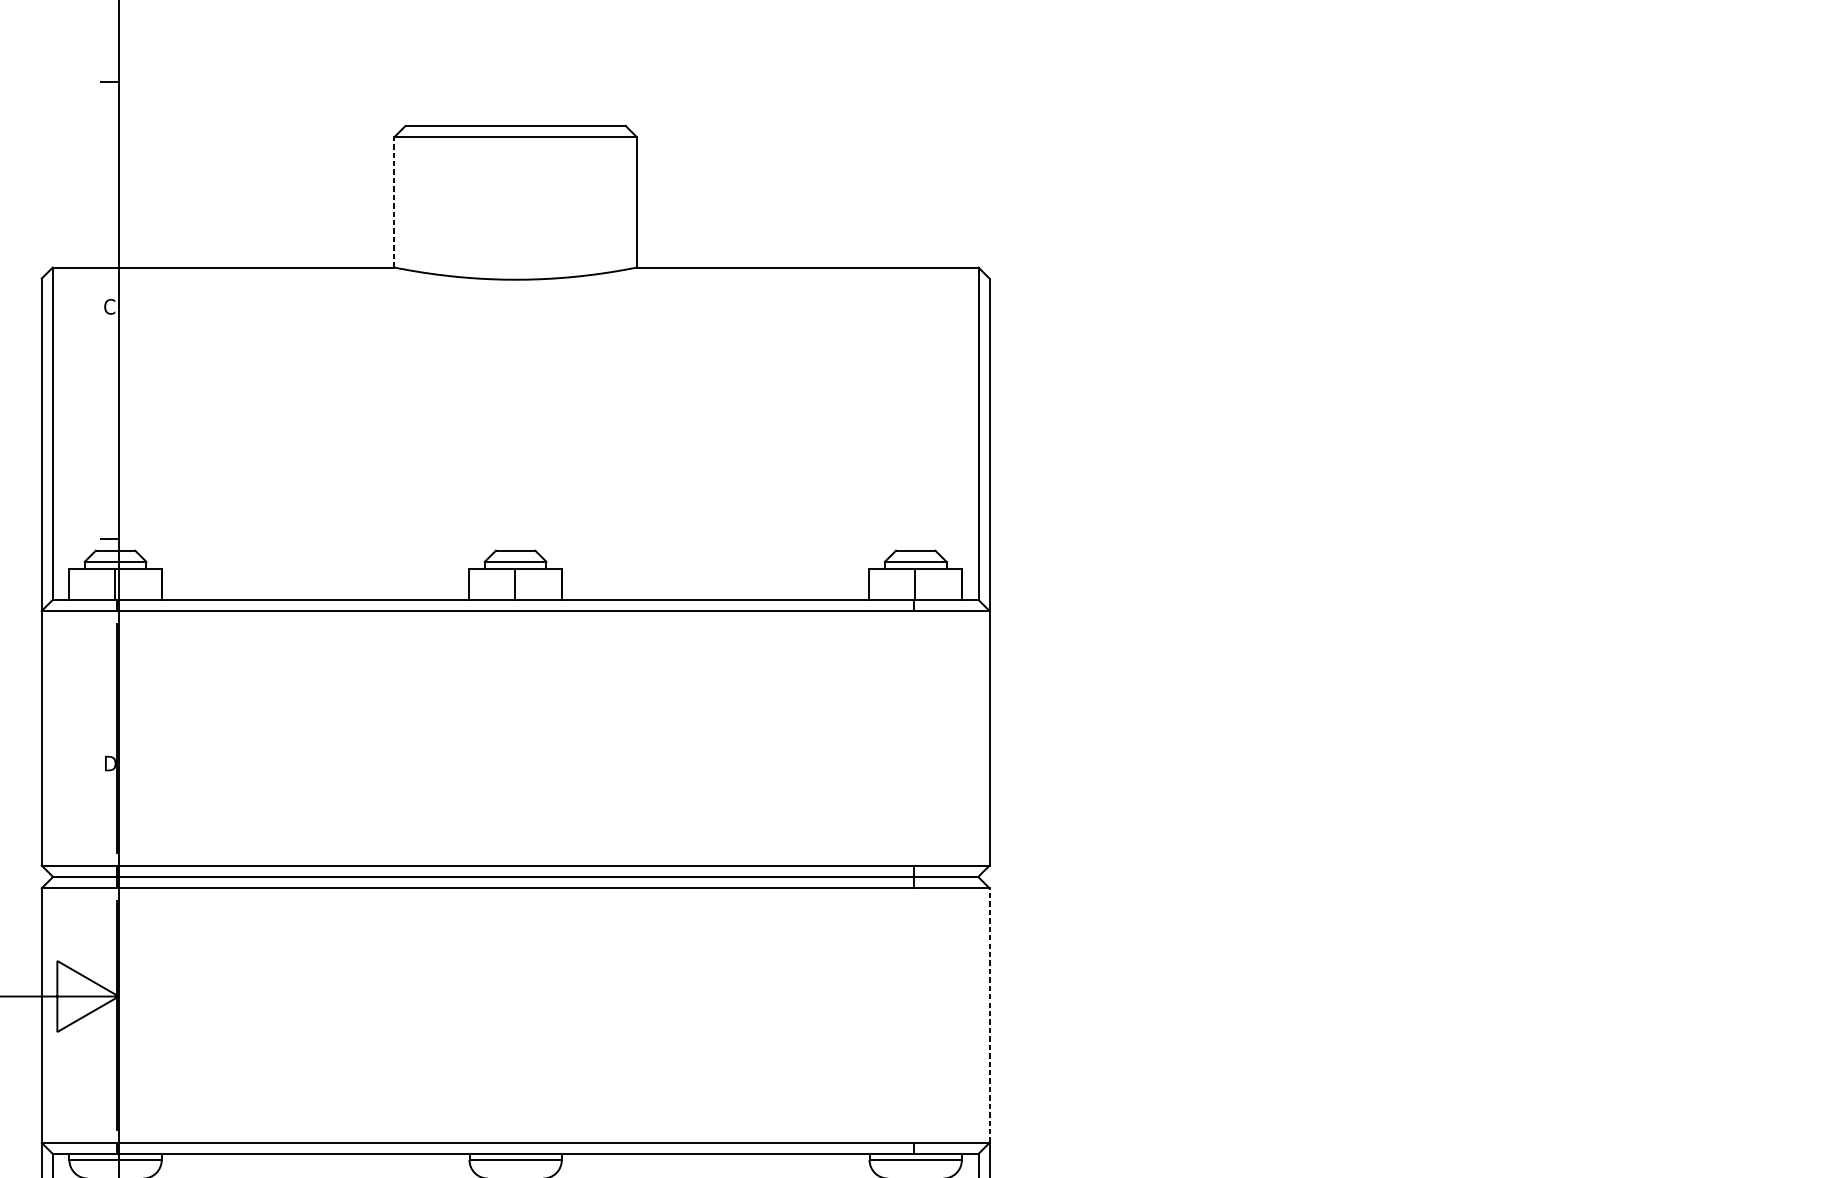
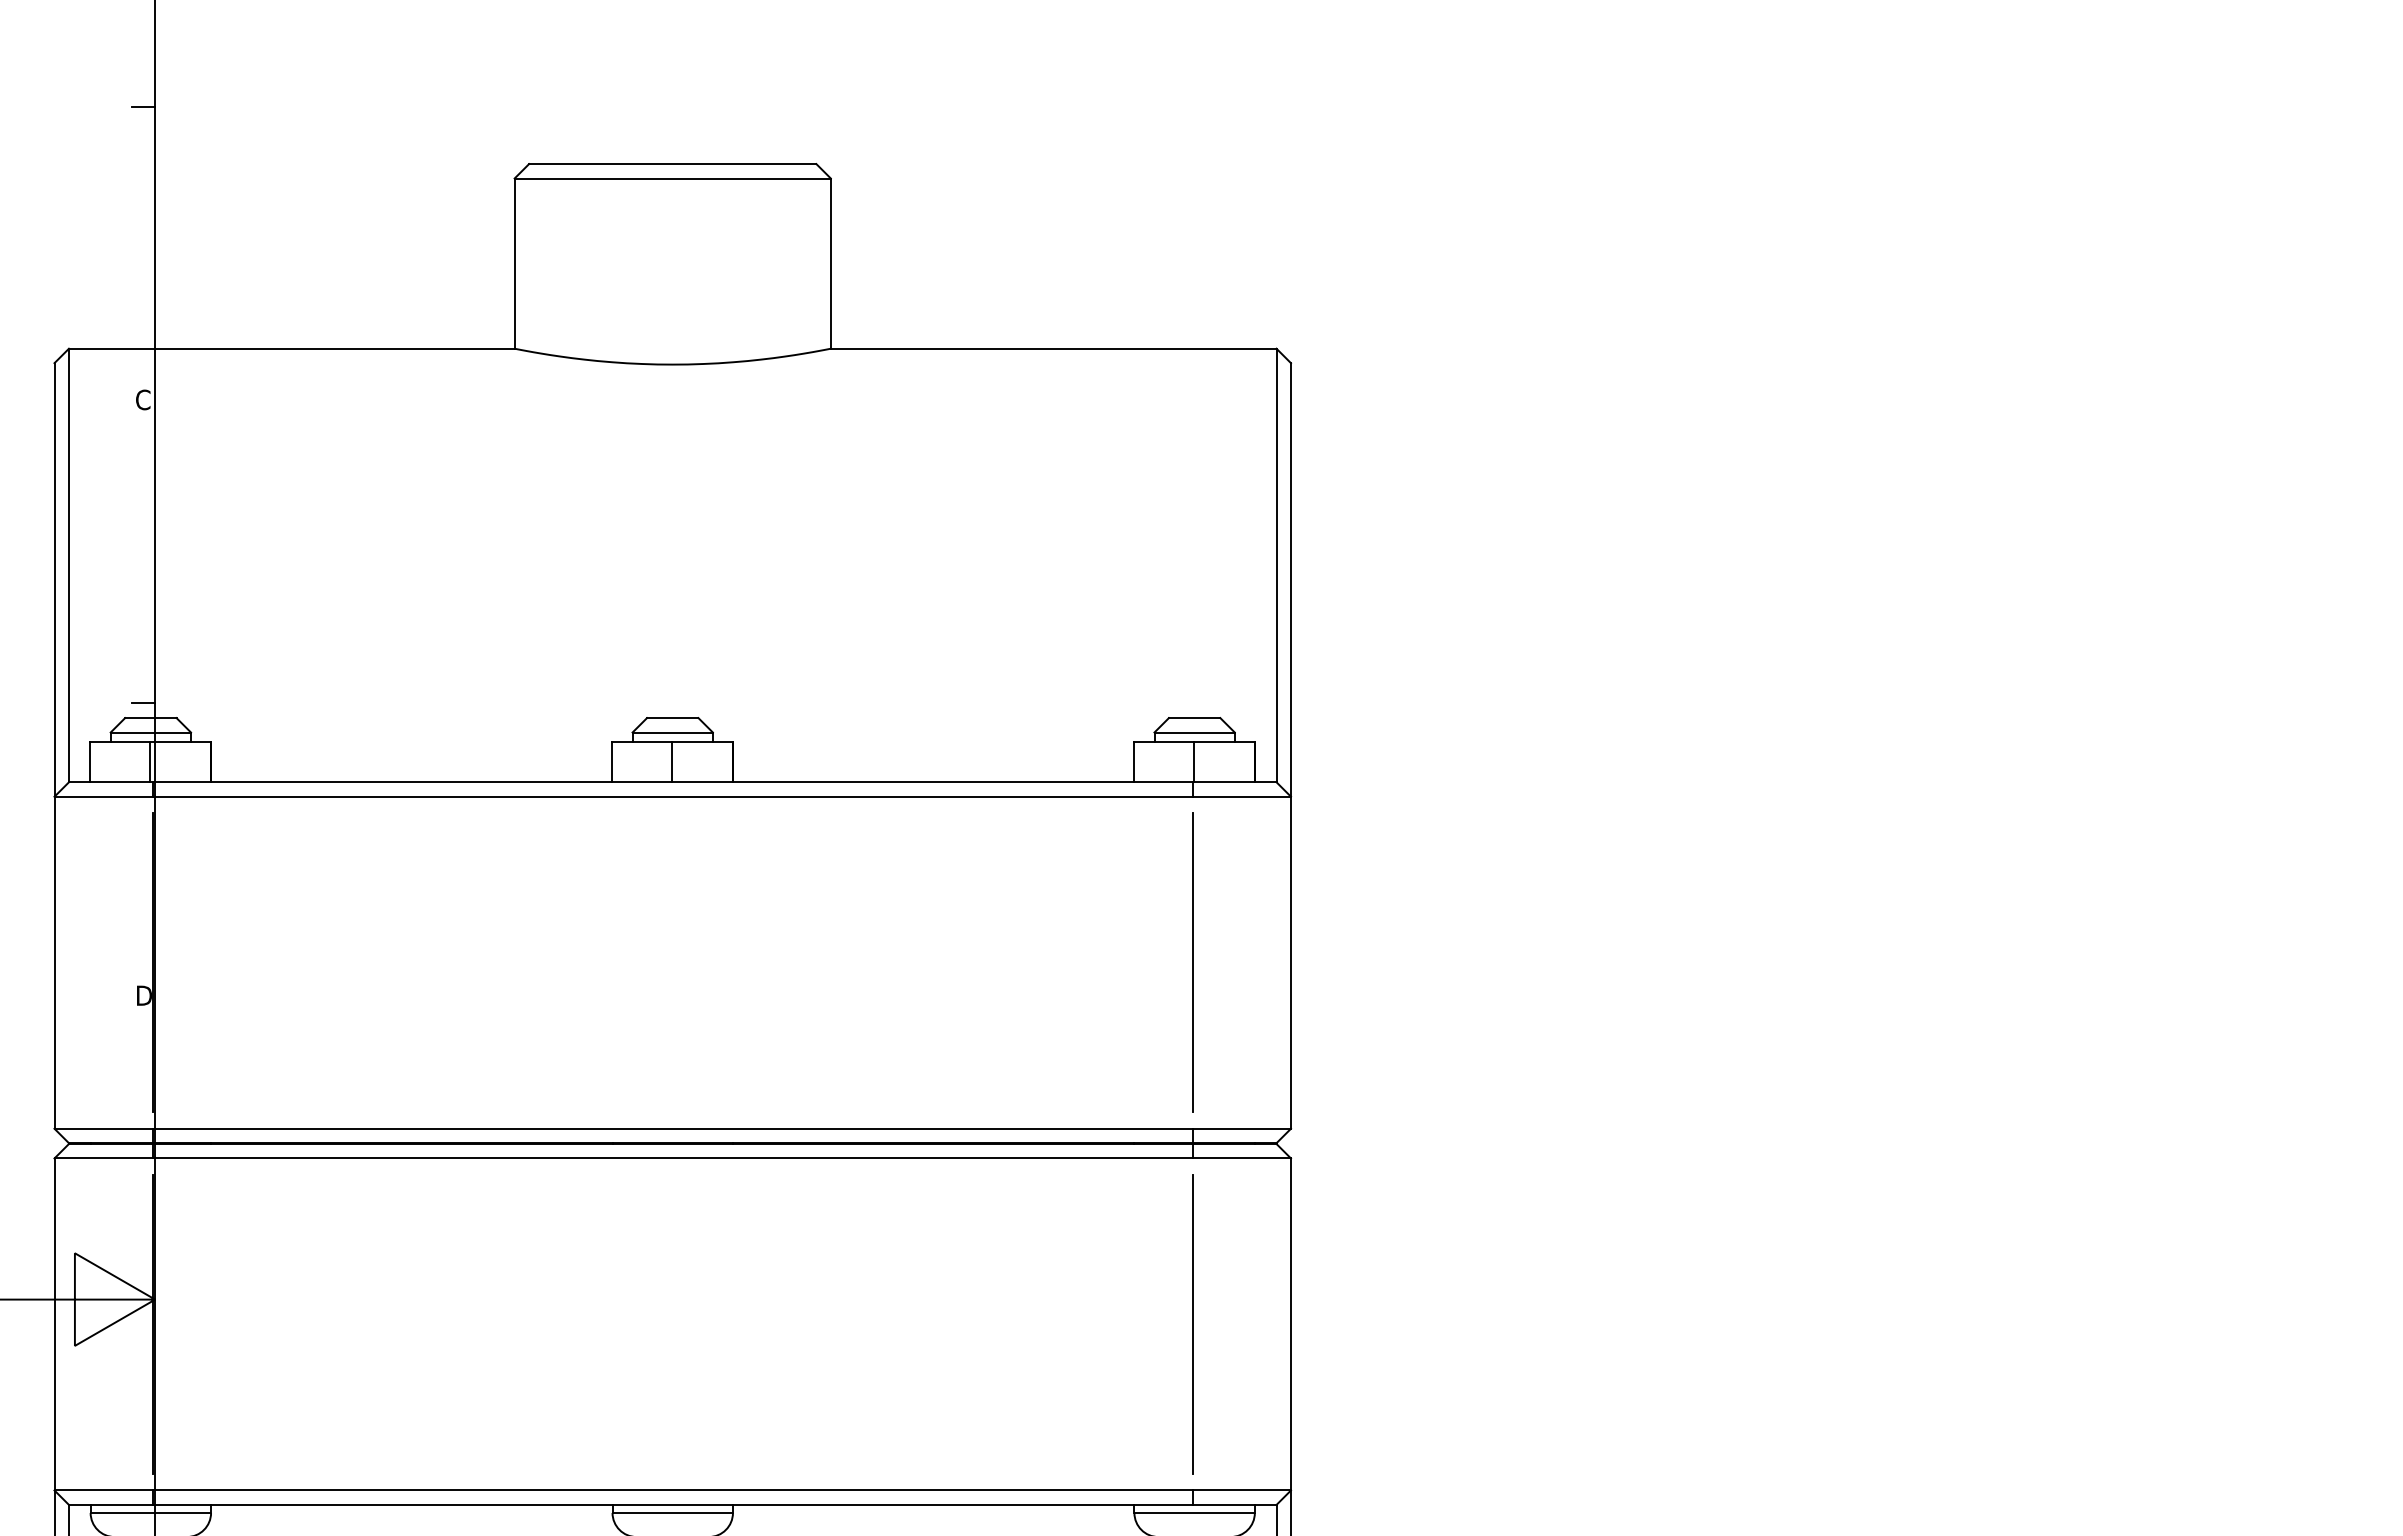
line: (394, 202) -> (514, 263), dashed -> solid
line: (914, 738) -> (1192, 962), added
line: (989, 1014) -> (1290, 1323), dashed -> solid
line: (914, 1015) -> (1192, 1324), added

